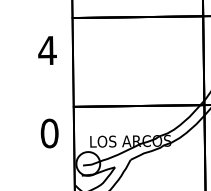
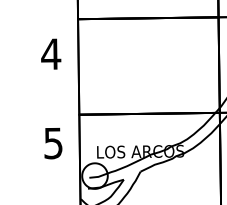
text: (49, 133) -> (53, 143), 0 -> 5

